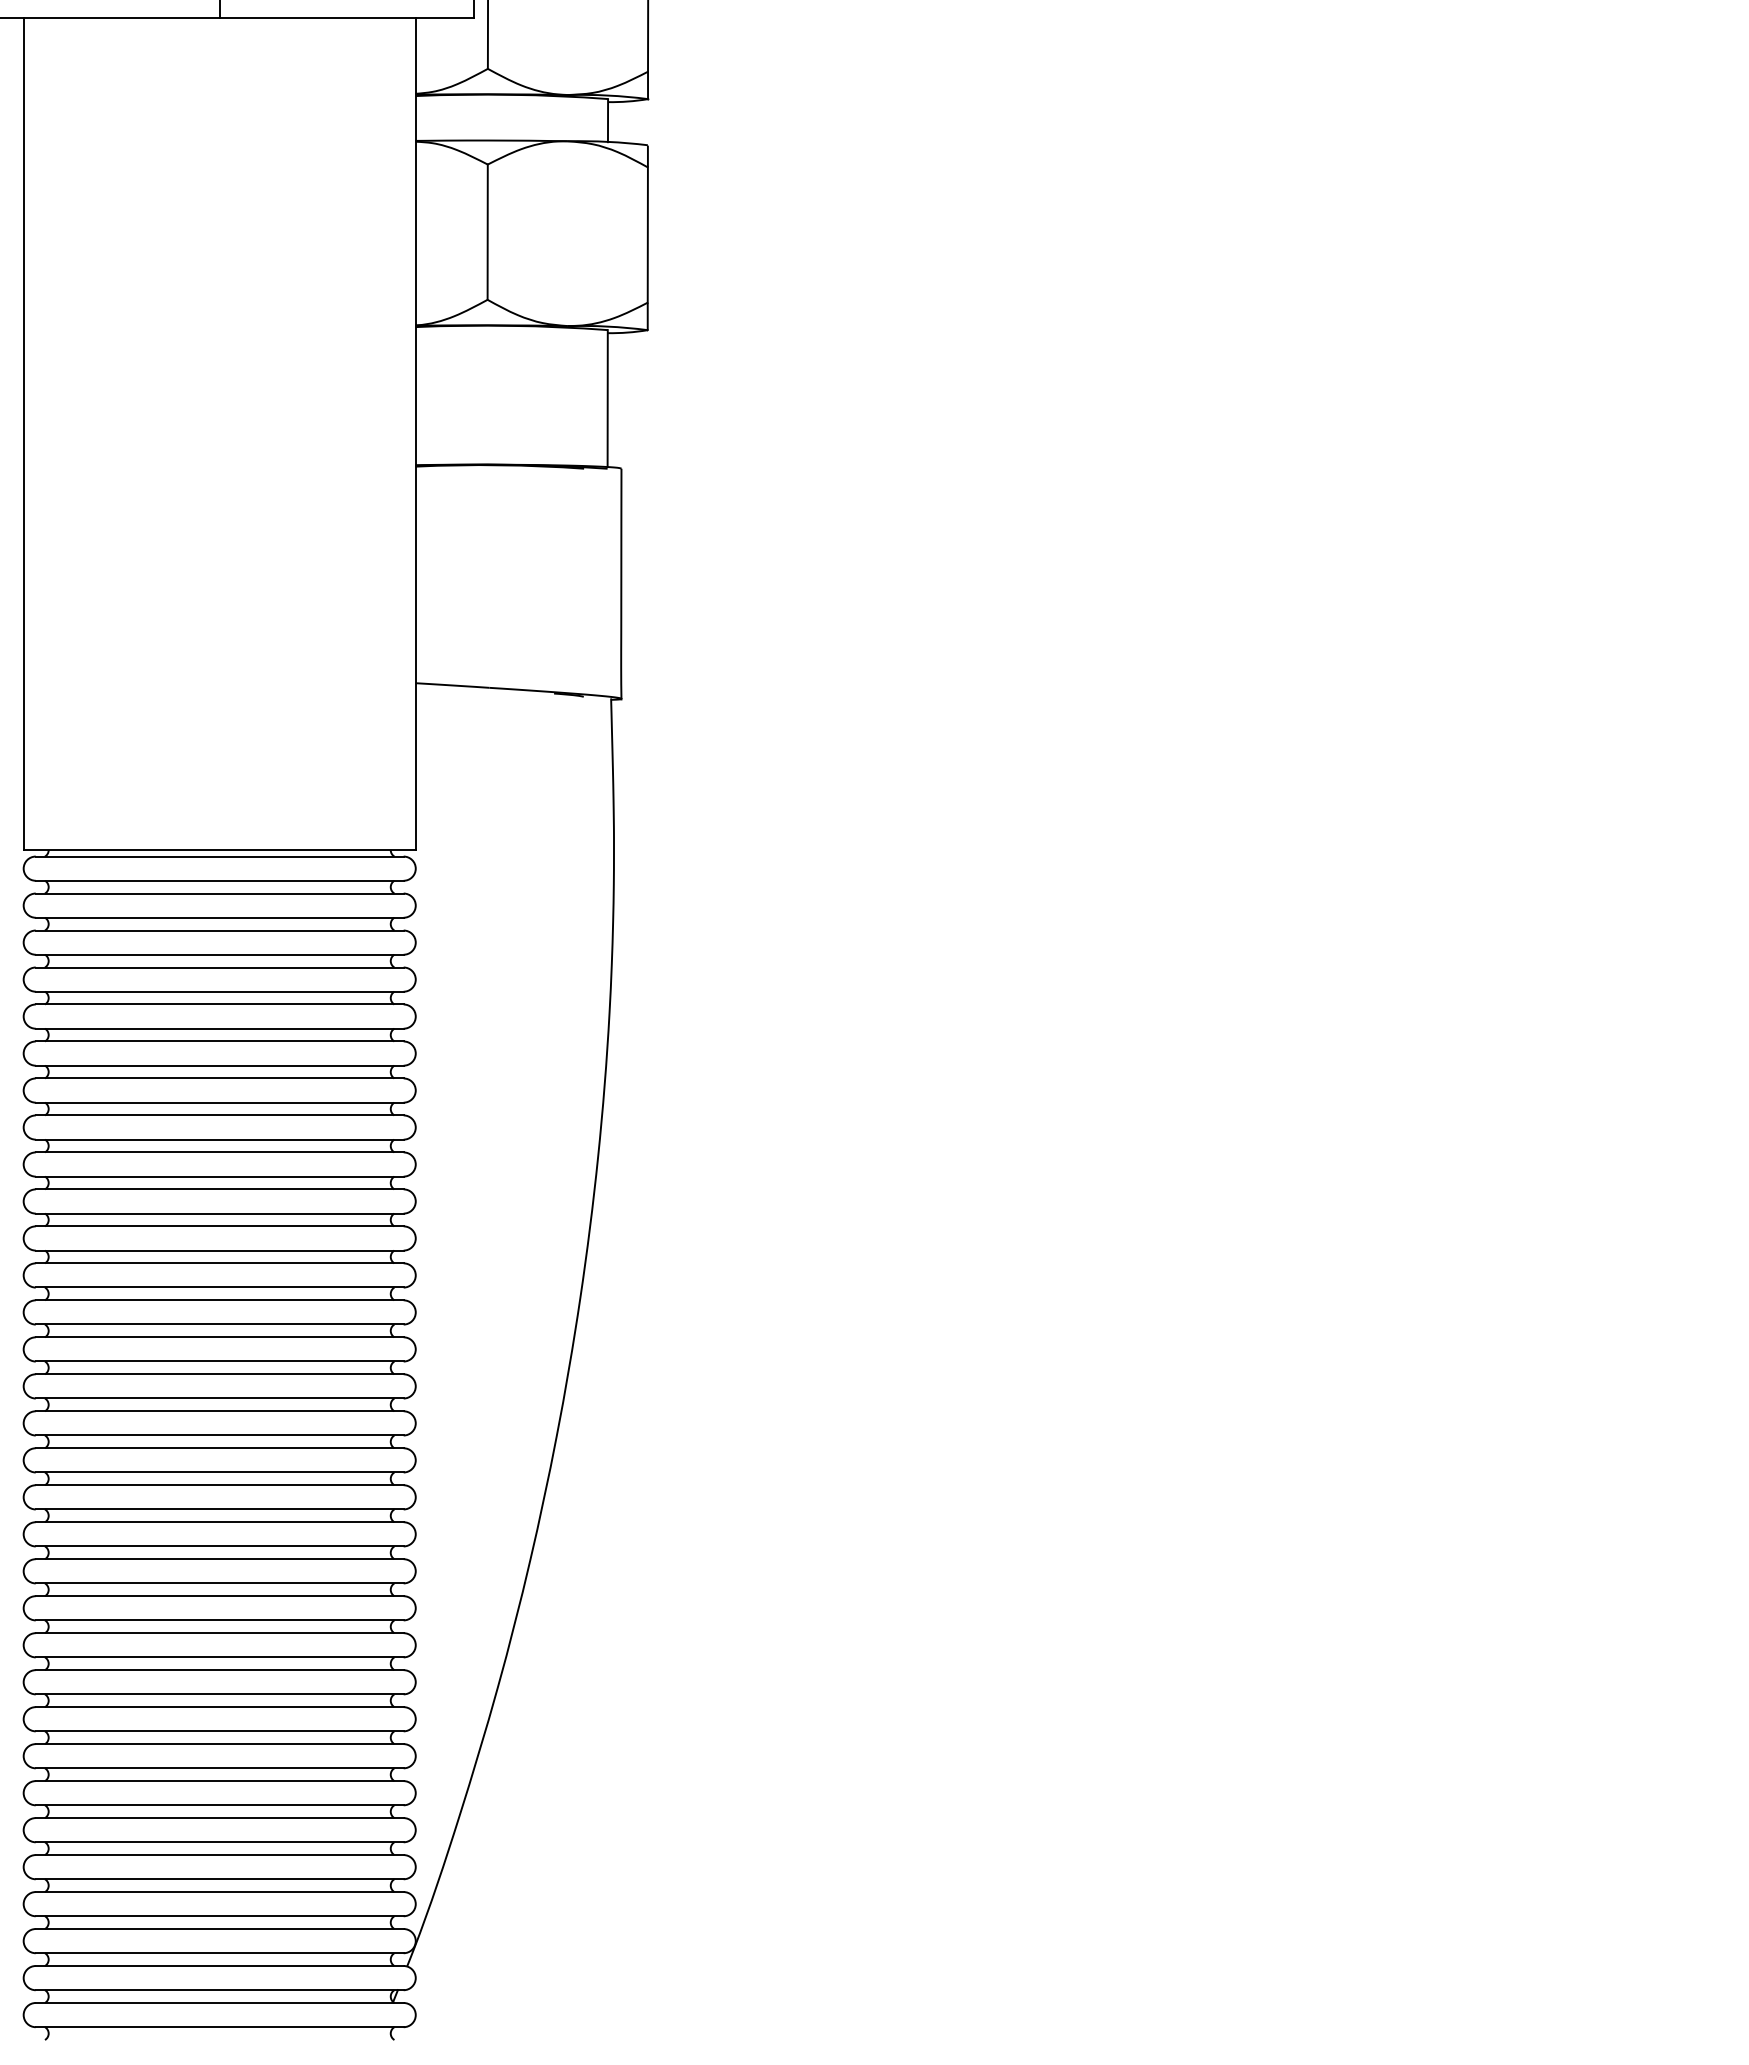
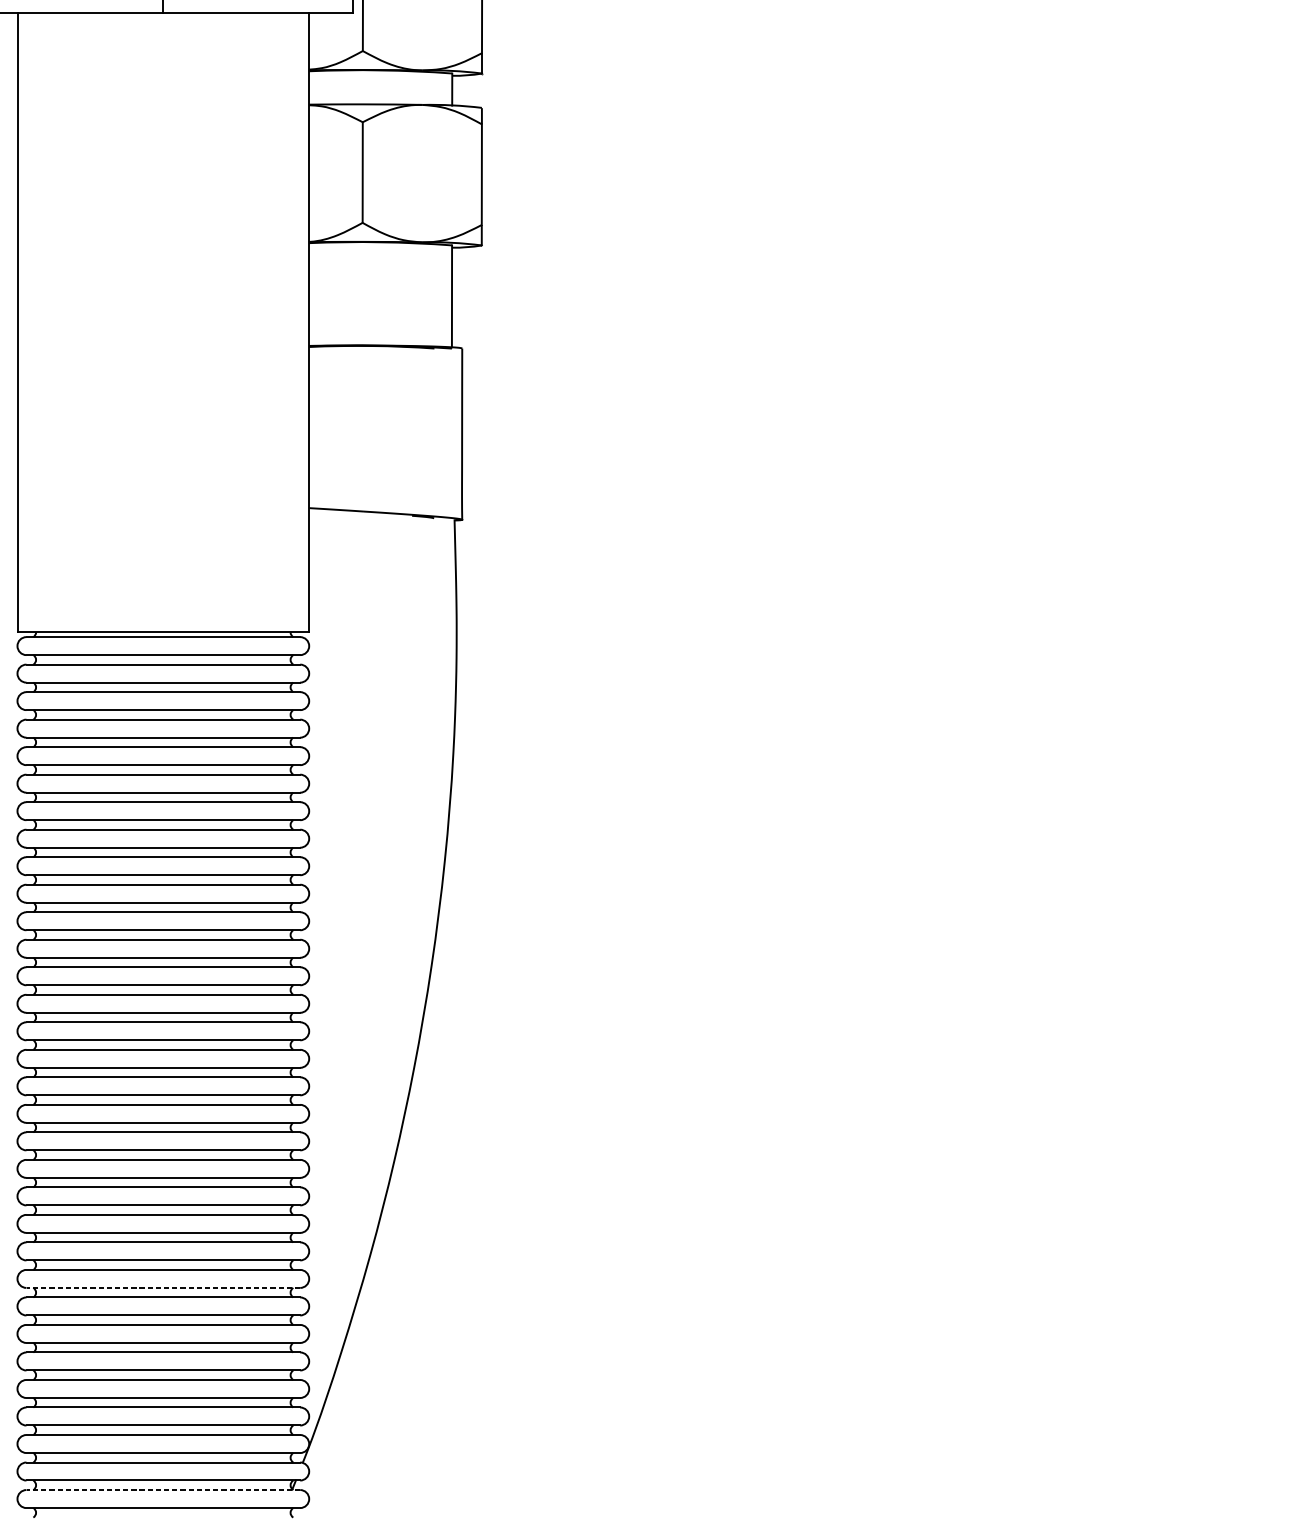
line: (219, 1731) -> (163, 1288), solid -> dashed
line: (219, 2002) -> (163, 1489), solid -> dashed

